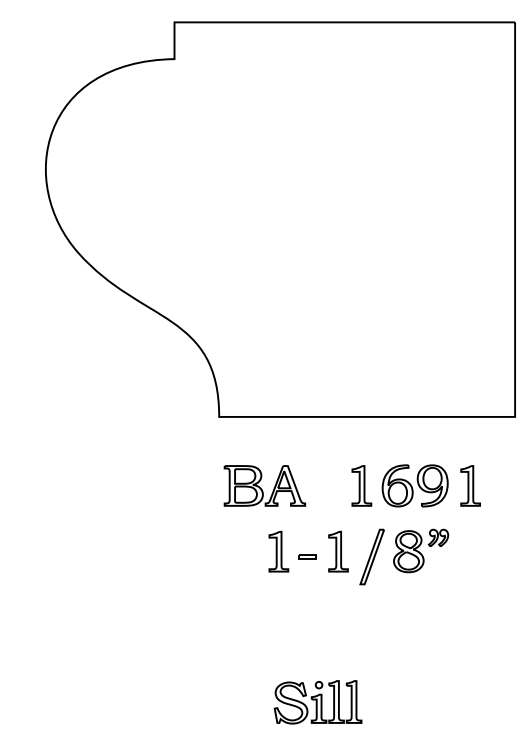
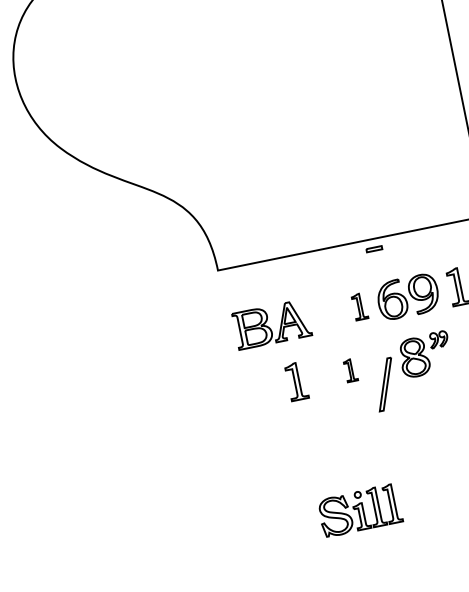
part: (361, 485) -> (359, 306), size x0.7
part: (338, 551) -> (350, 370), size x0.6
part: (307, 556) -> (374, 248), moved
part: (371, 556) -> (384, 384), moved

